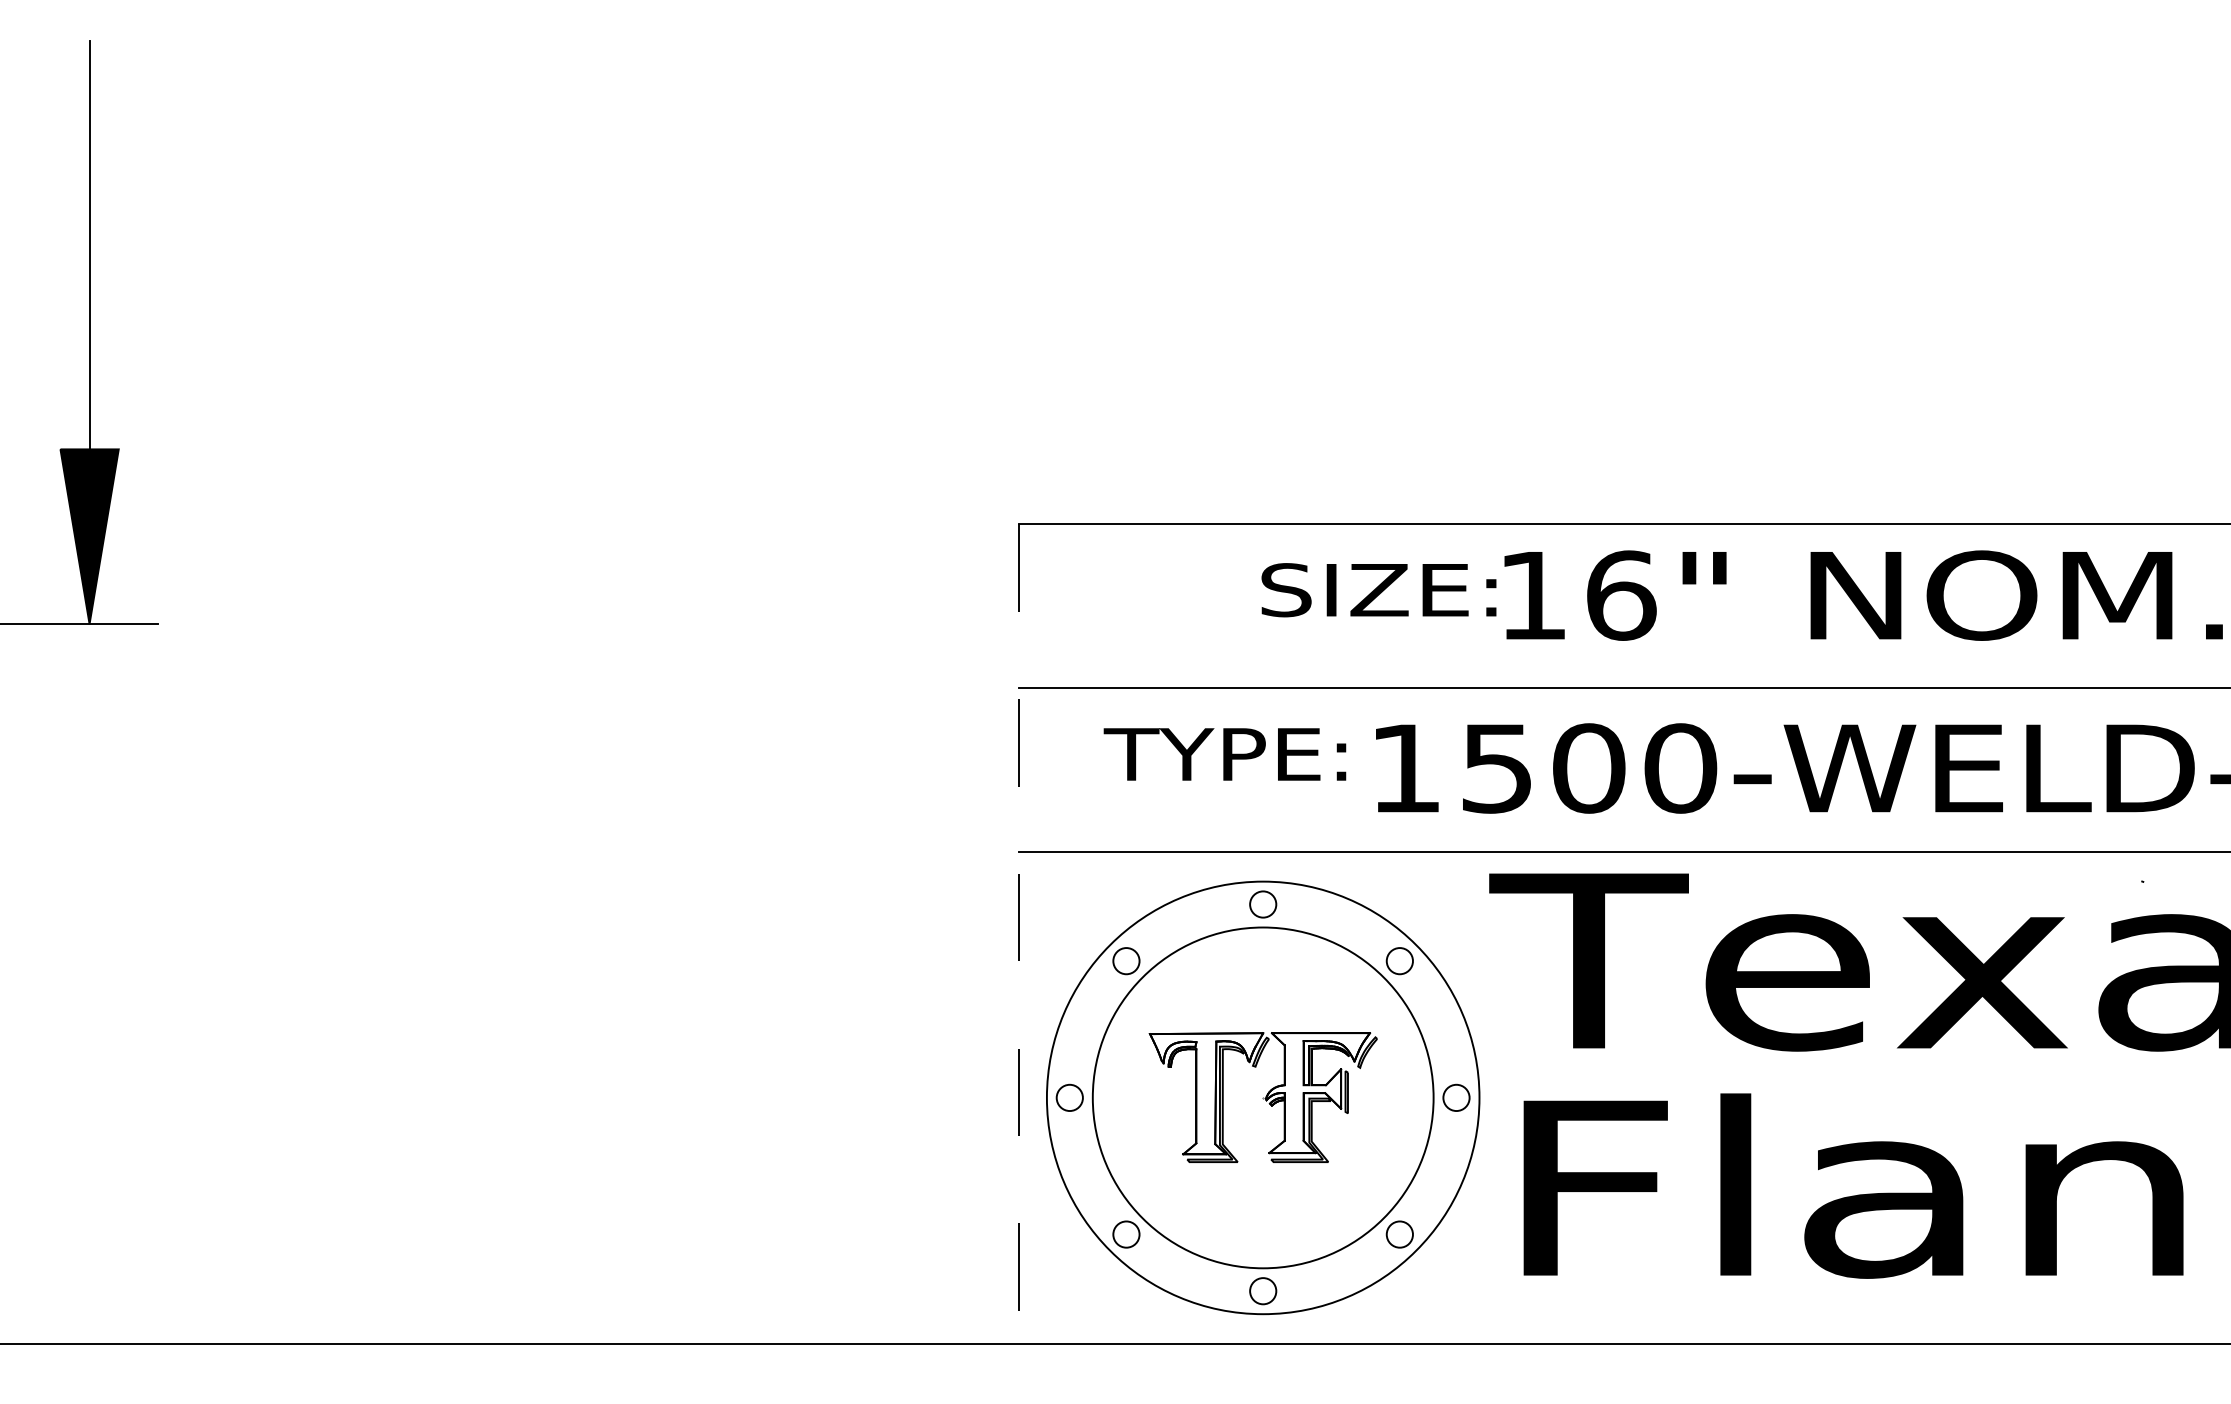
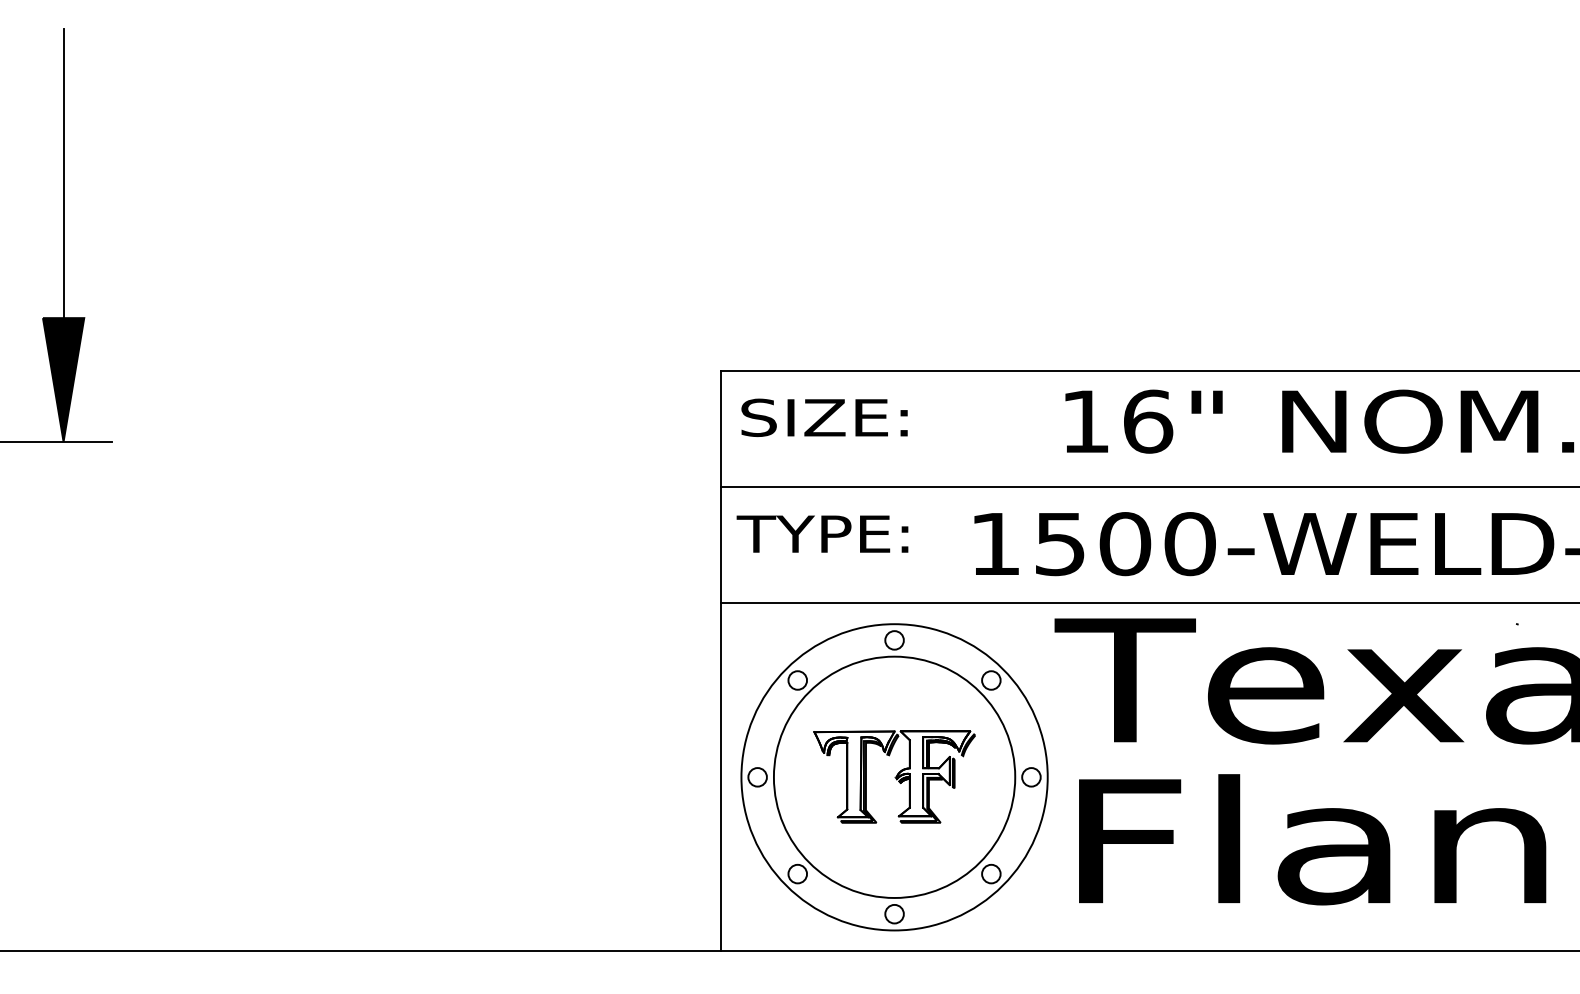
text: (1378, 589) -> (824, 417), moved
text: (1224, 753) -> (822, 533), moved
line: (1018, 934) -> (721, 661), dashed -> solid

